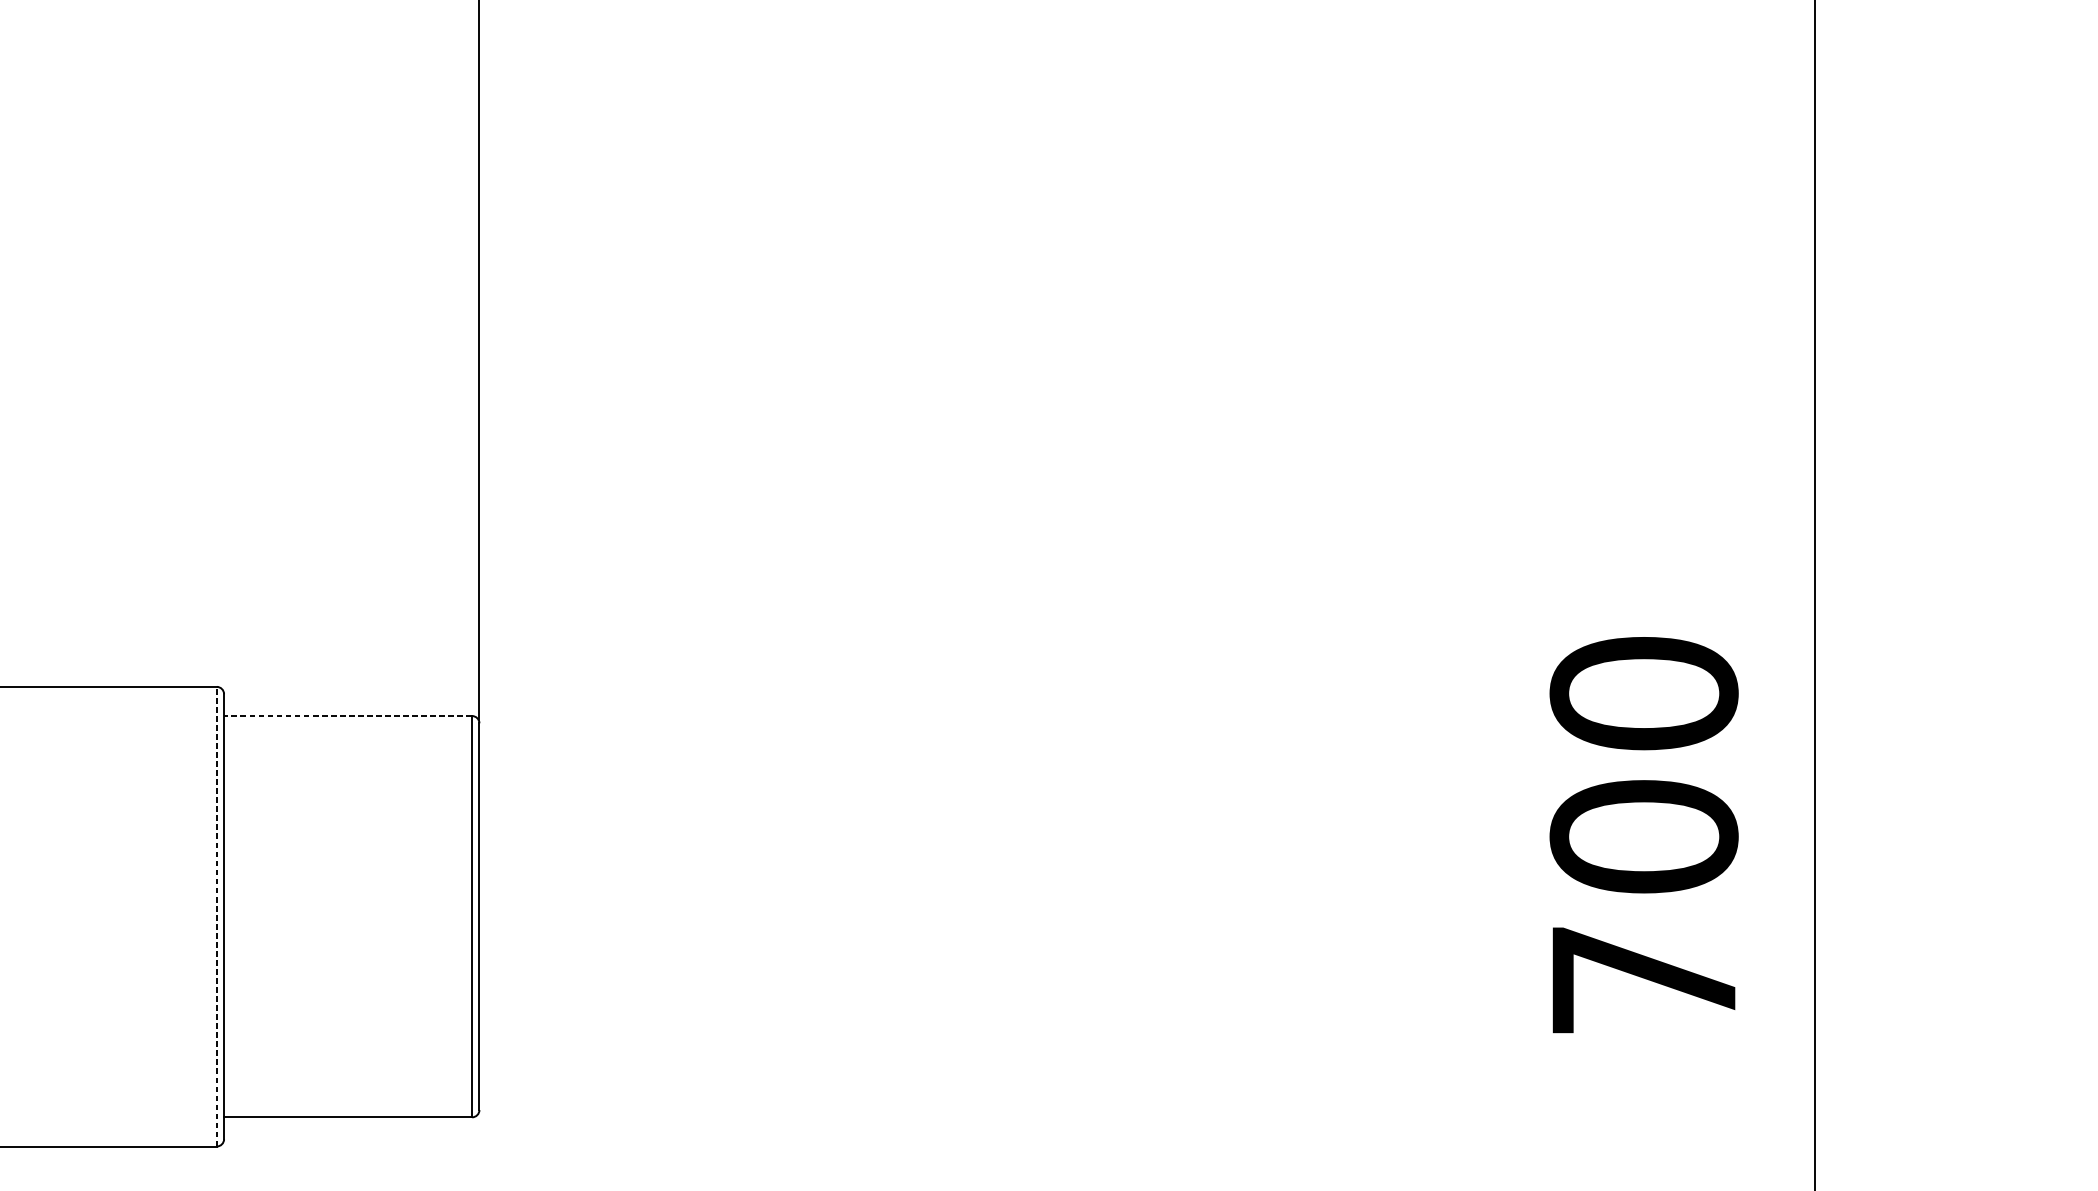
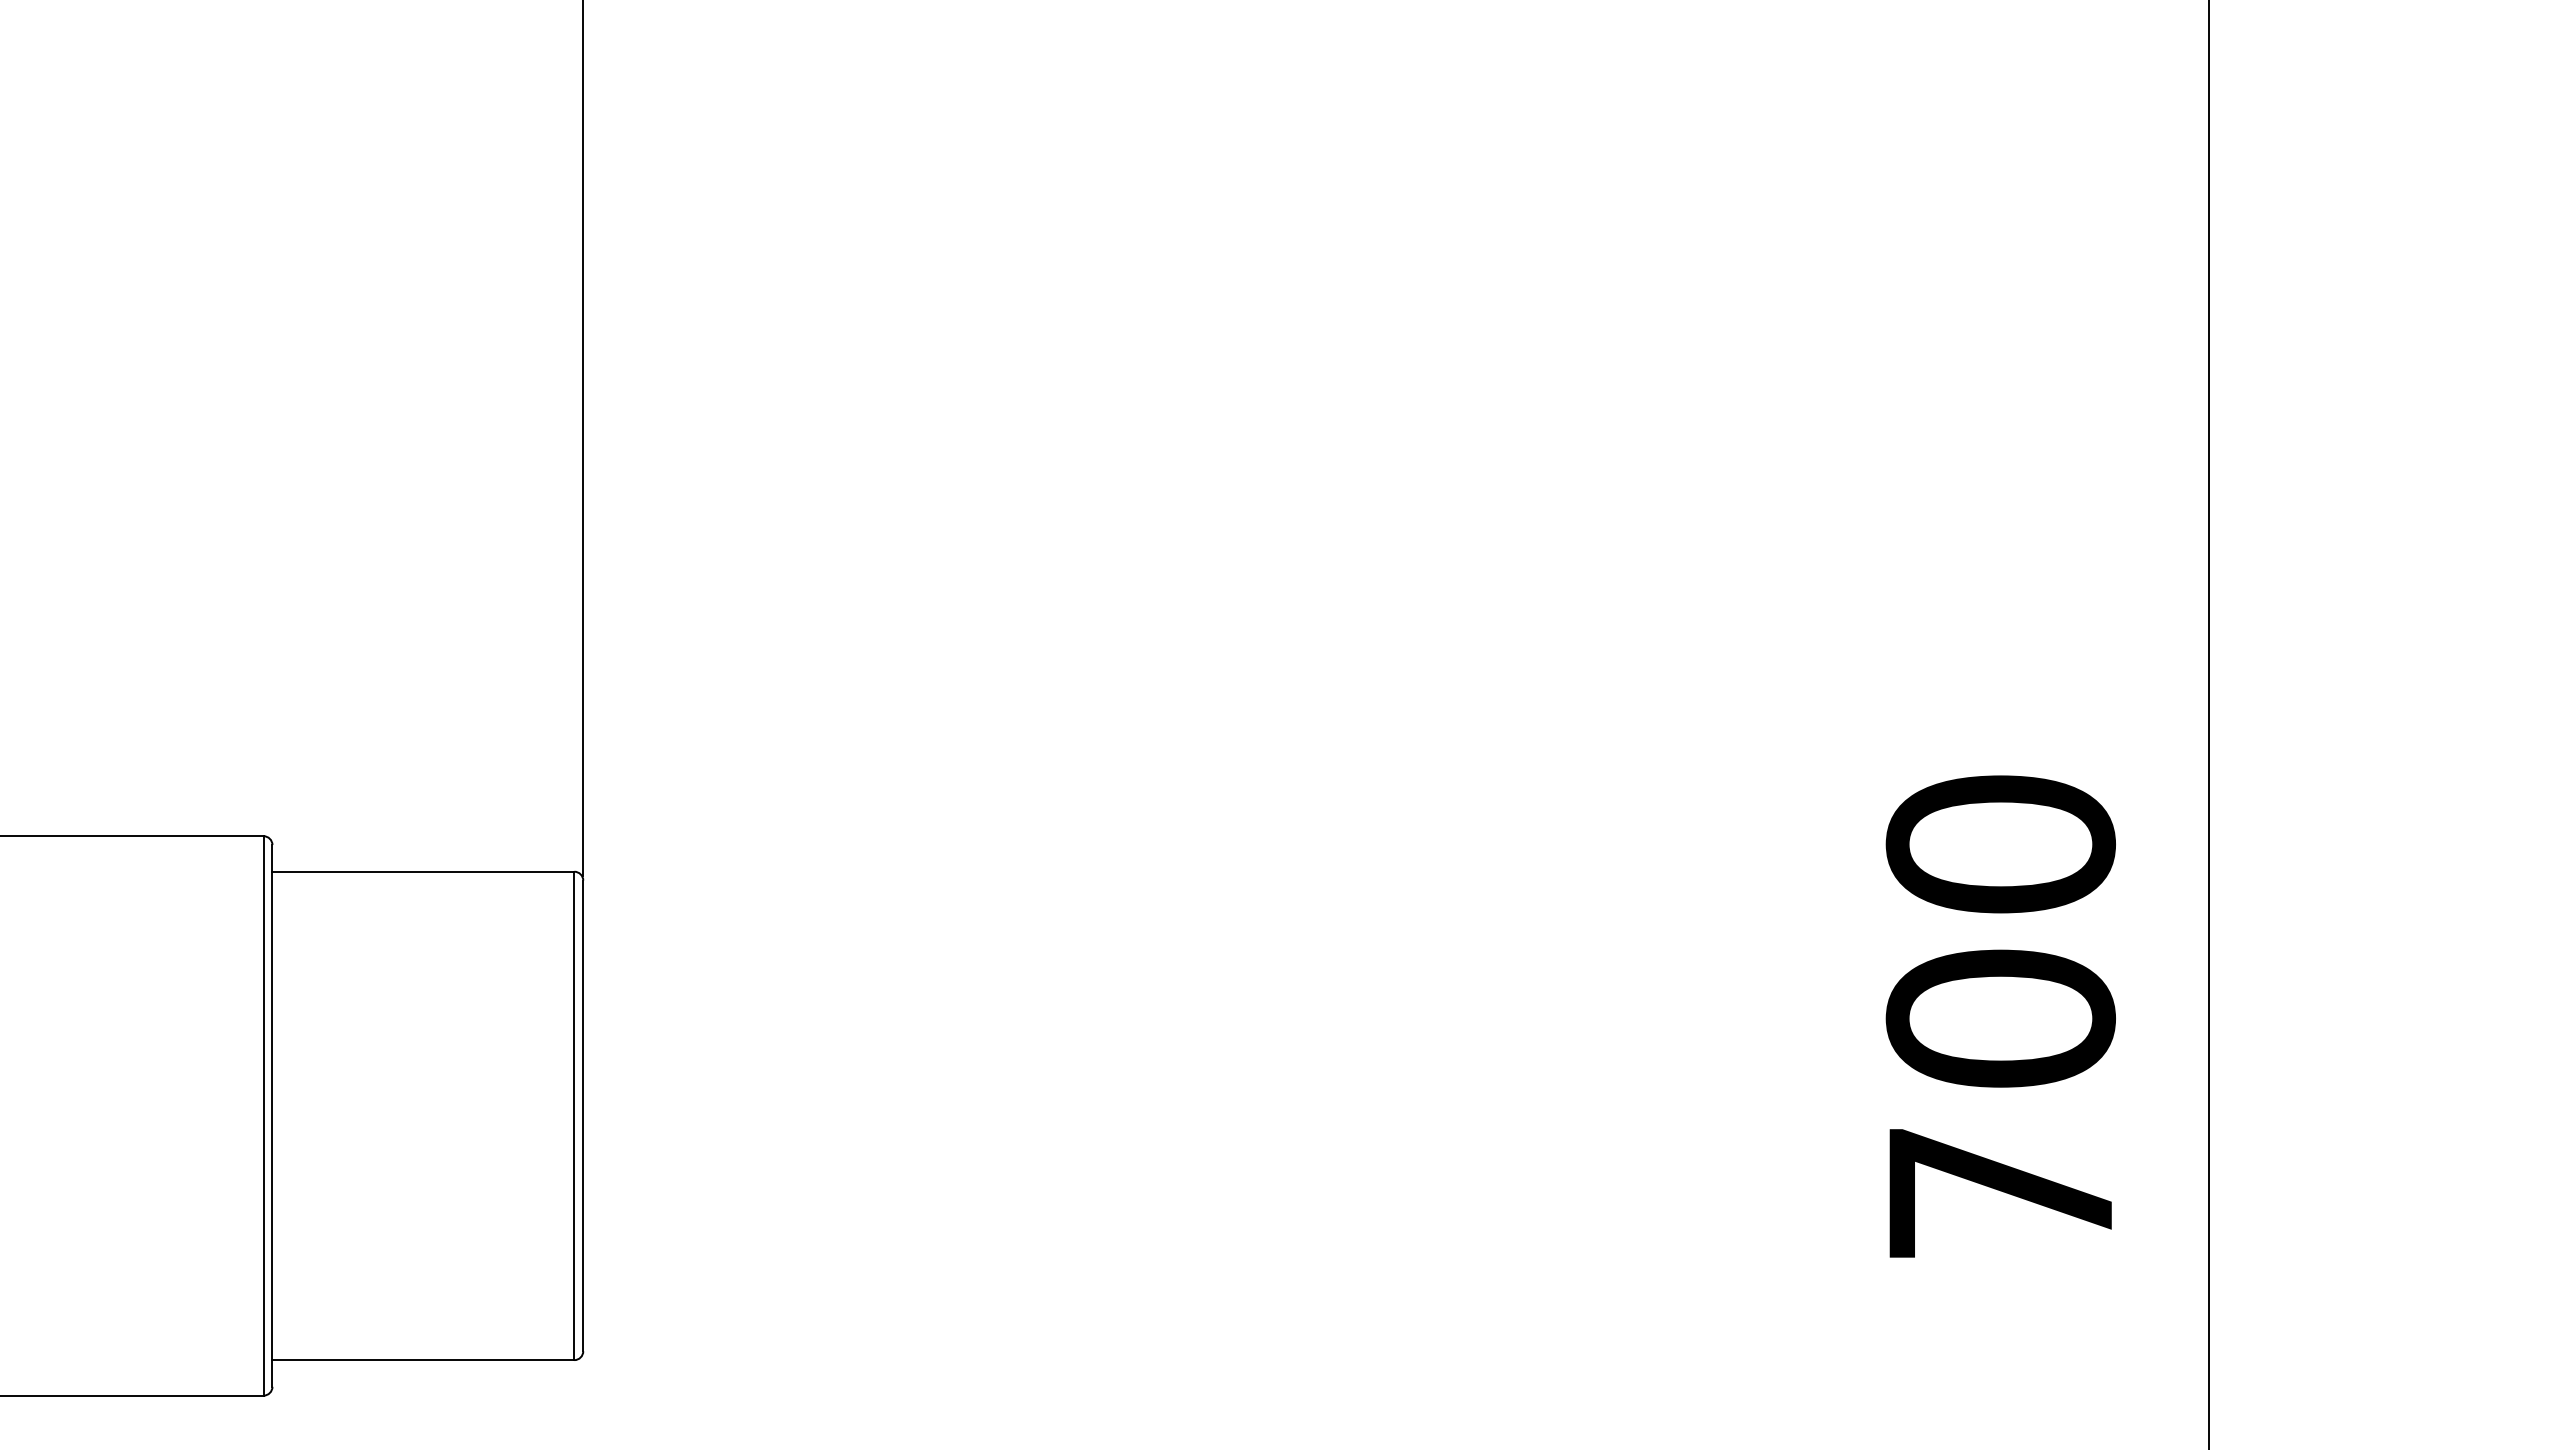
line: (348, 715) -> (423, 871), dashed -> solid
line: (216, 916) -> (263, 1115), dashed -> solid

